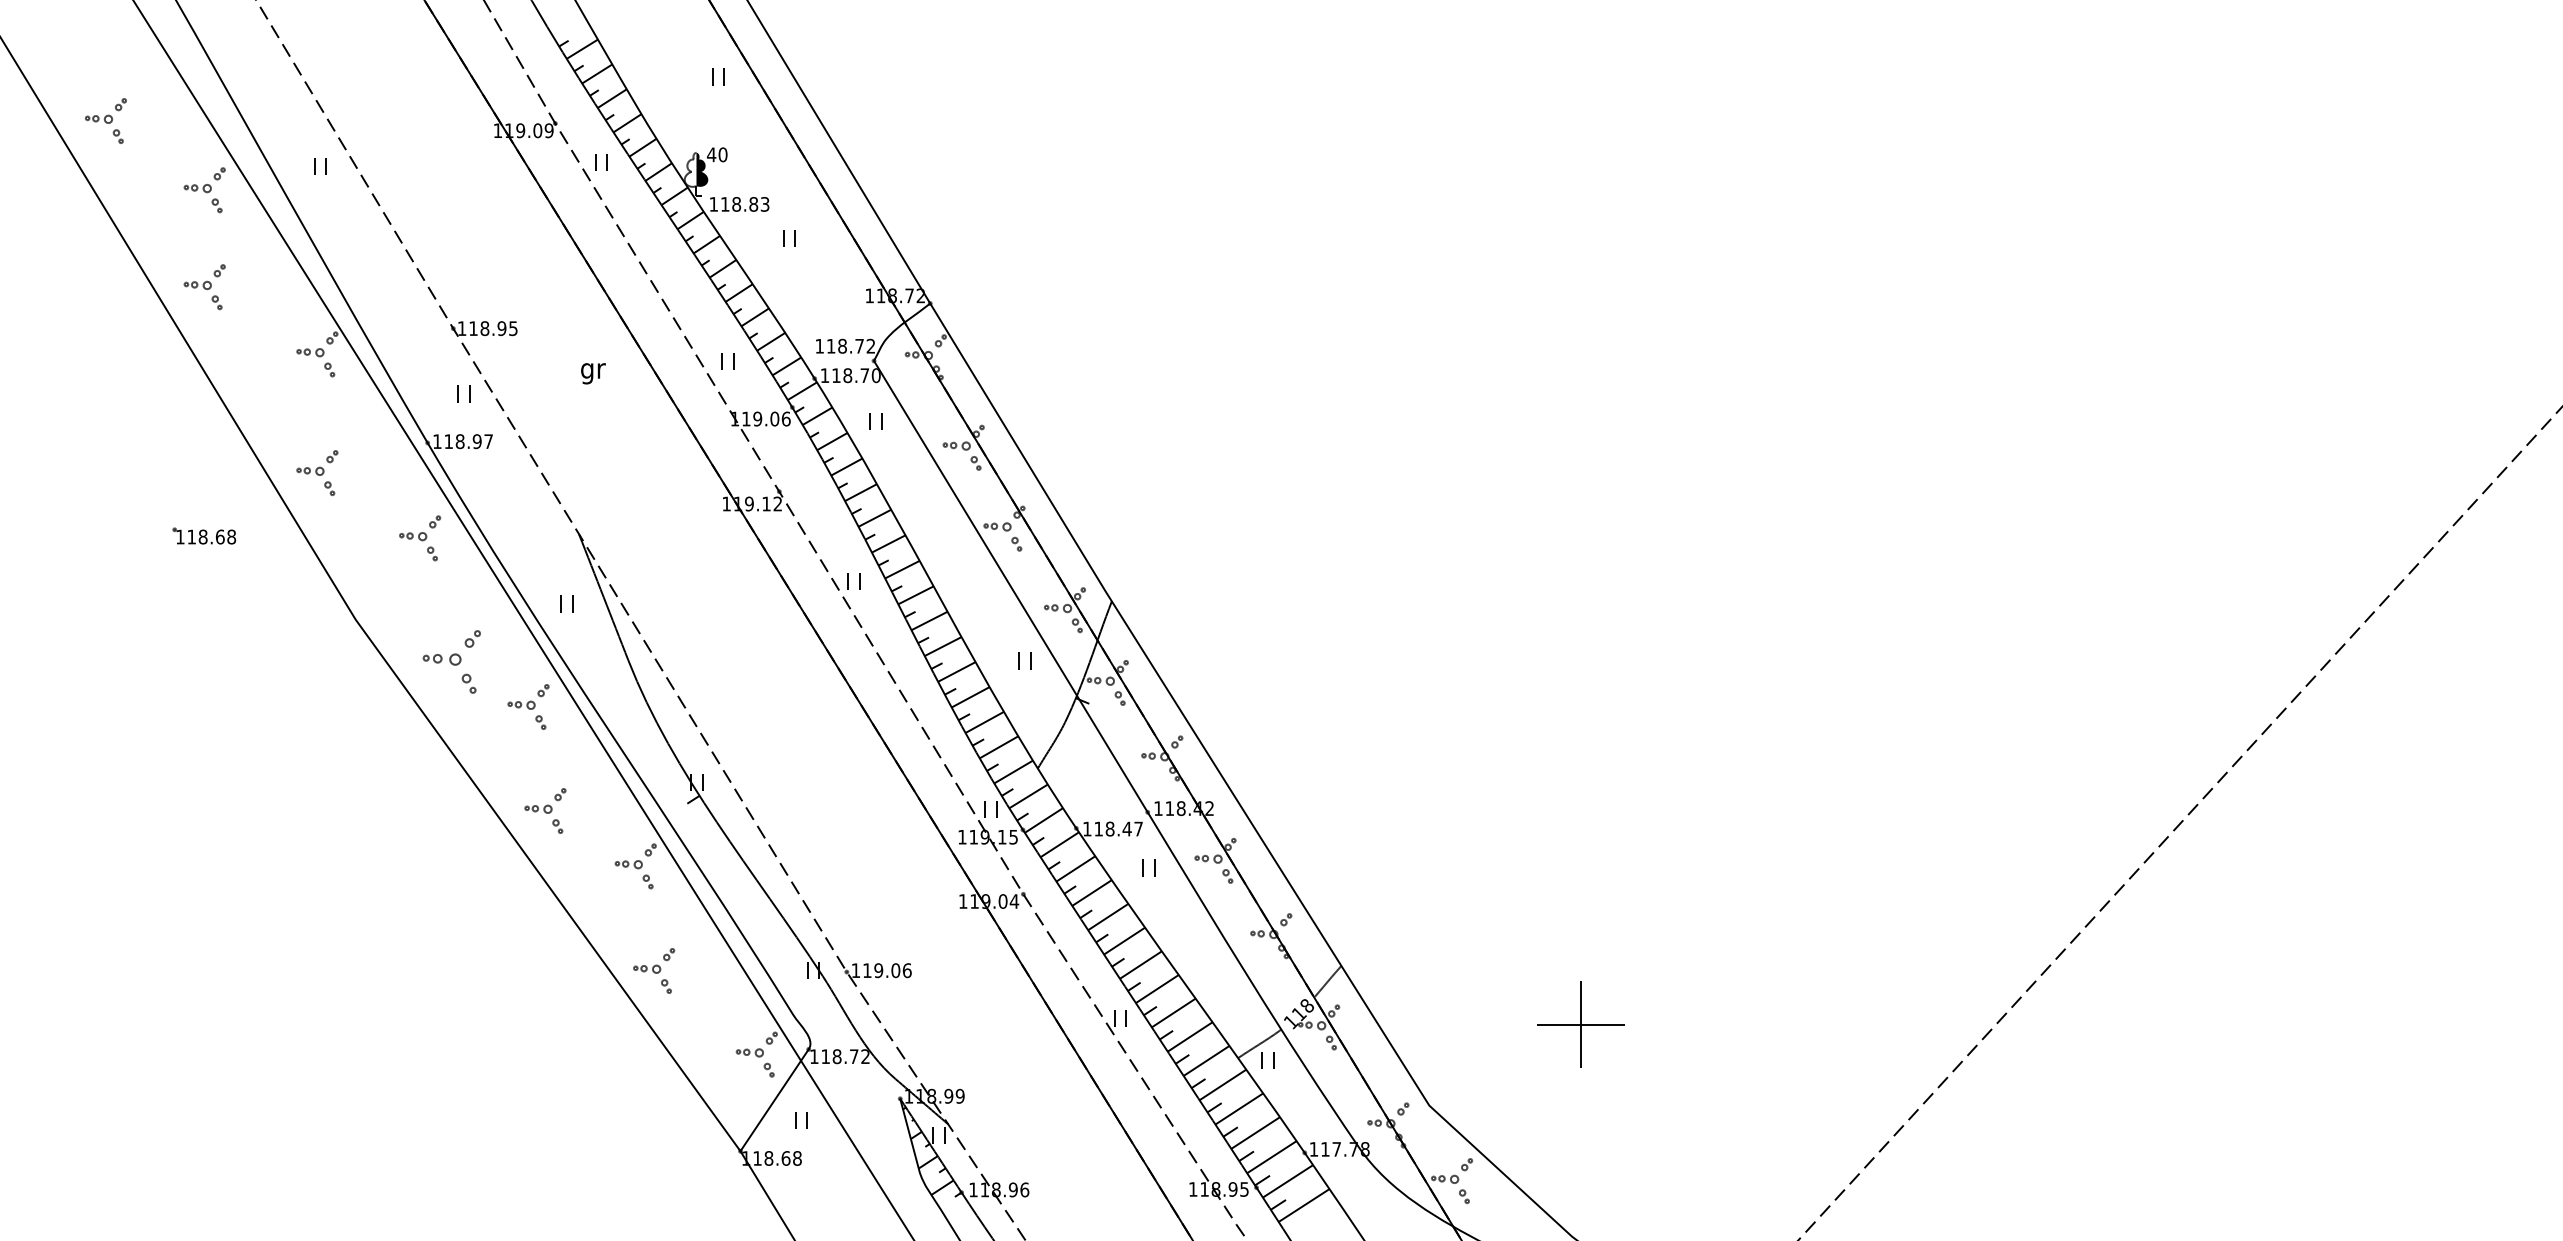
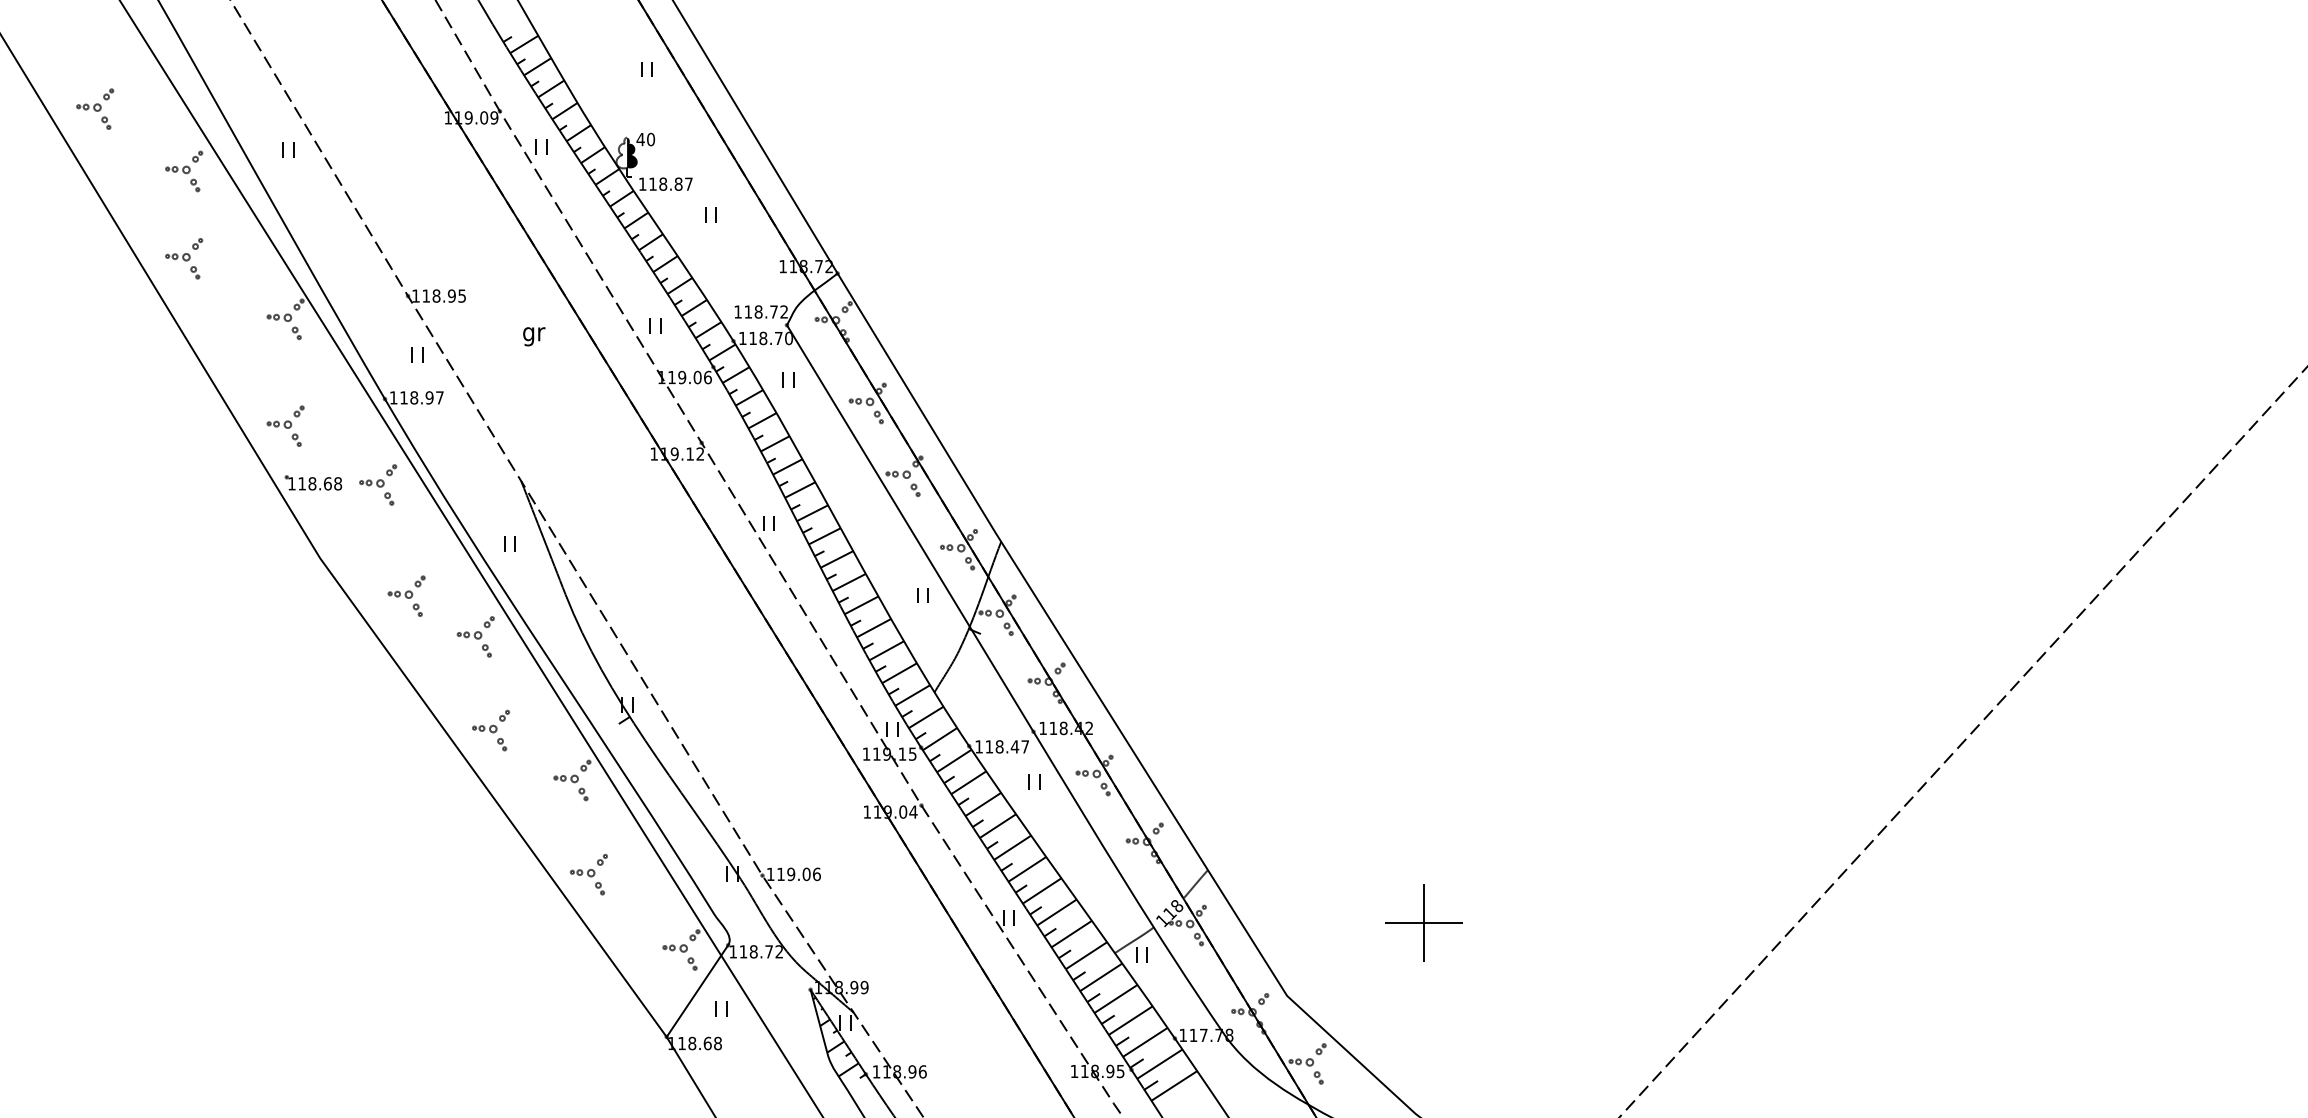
text: (764, 204) -> (688, 184), 118.83 -> 118.87
part: (204, 535) -> (313, 482), moved
part: (451, 661) -> (406, 595), size x0.71

